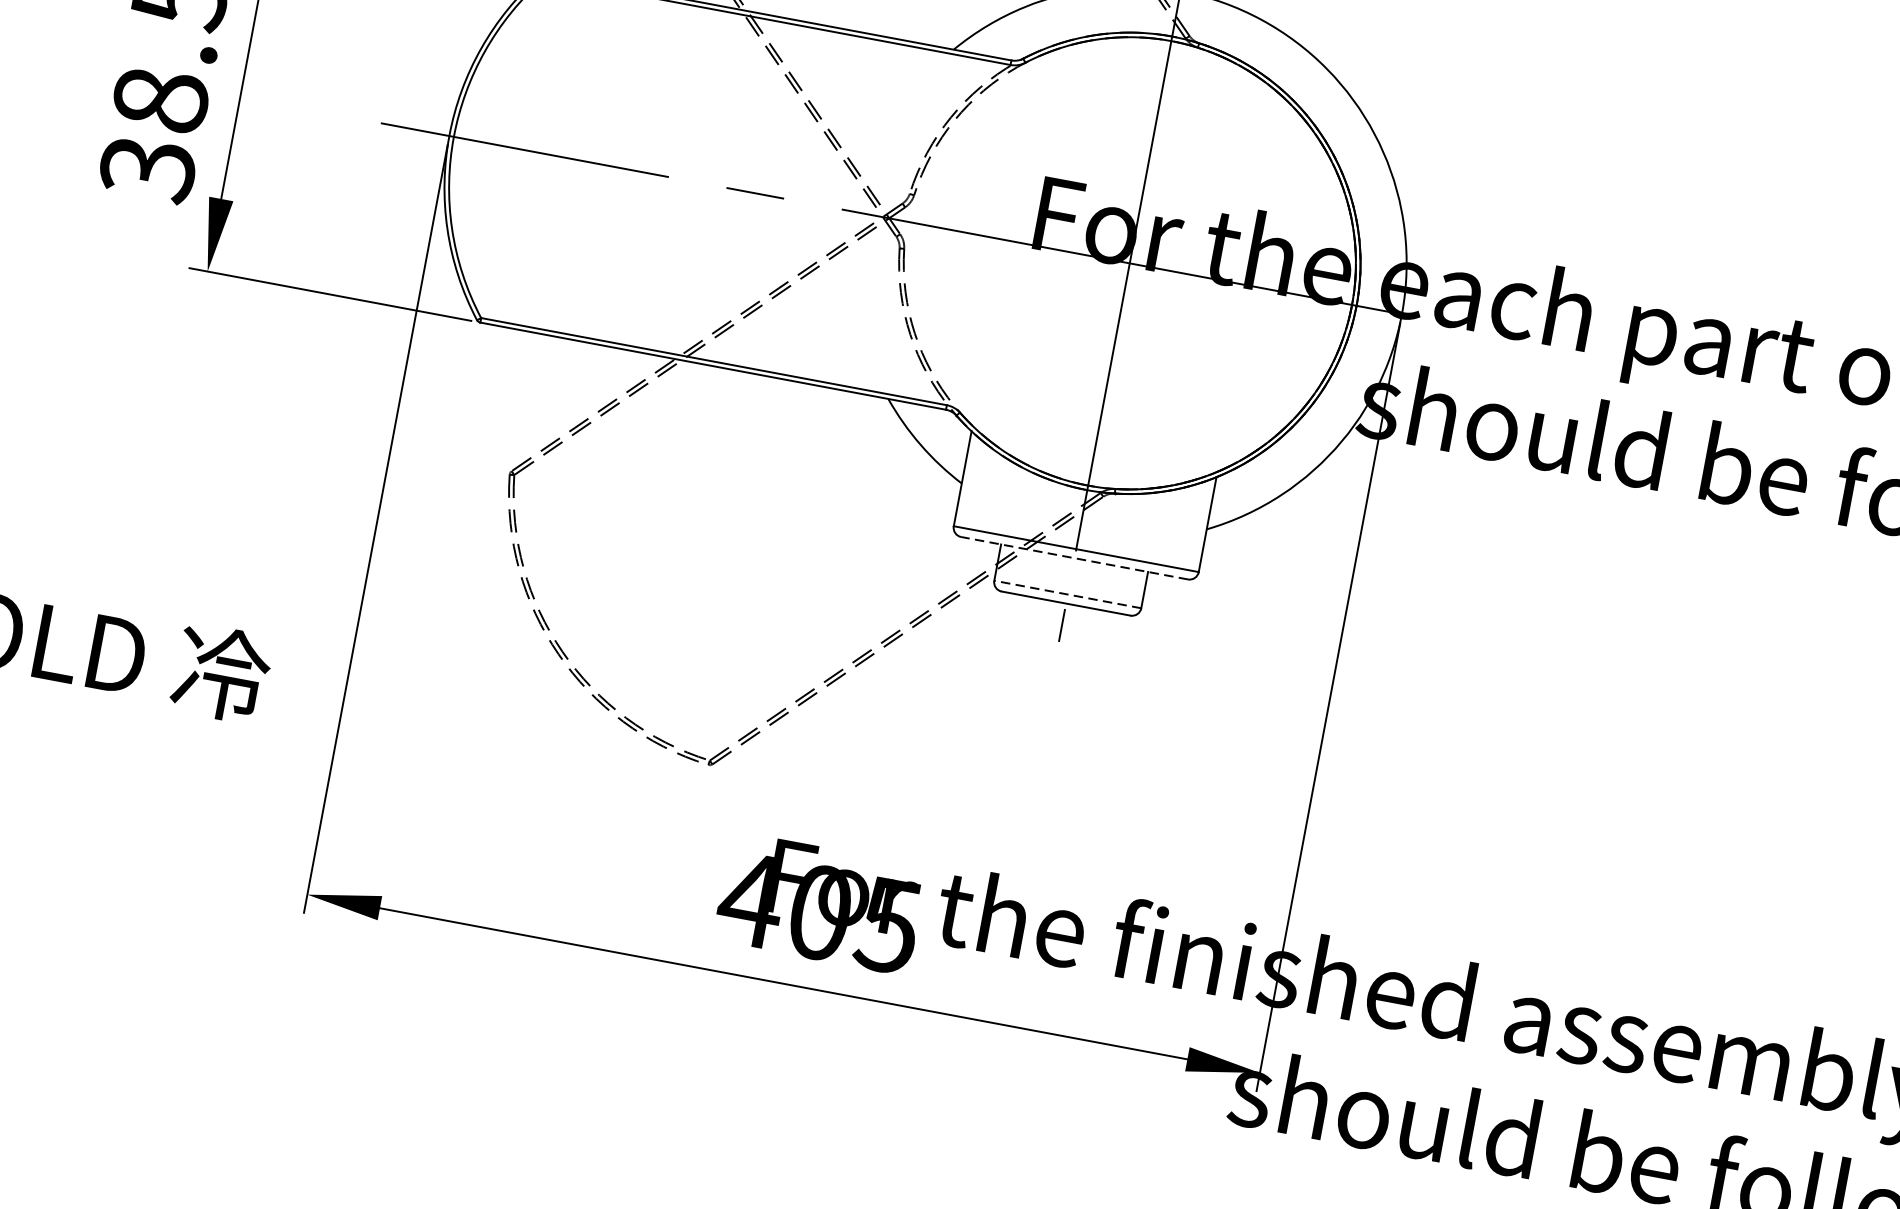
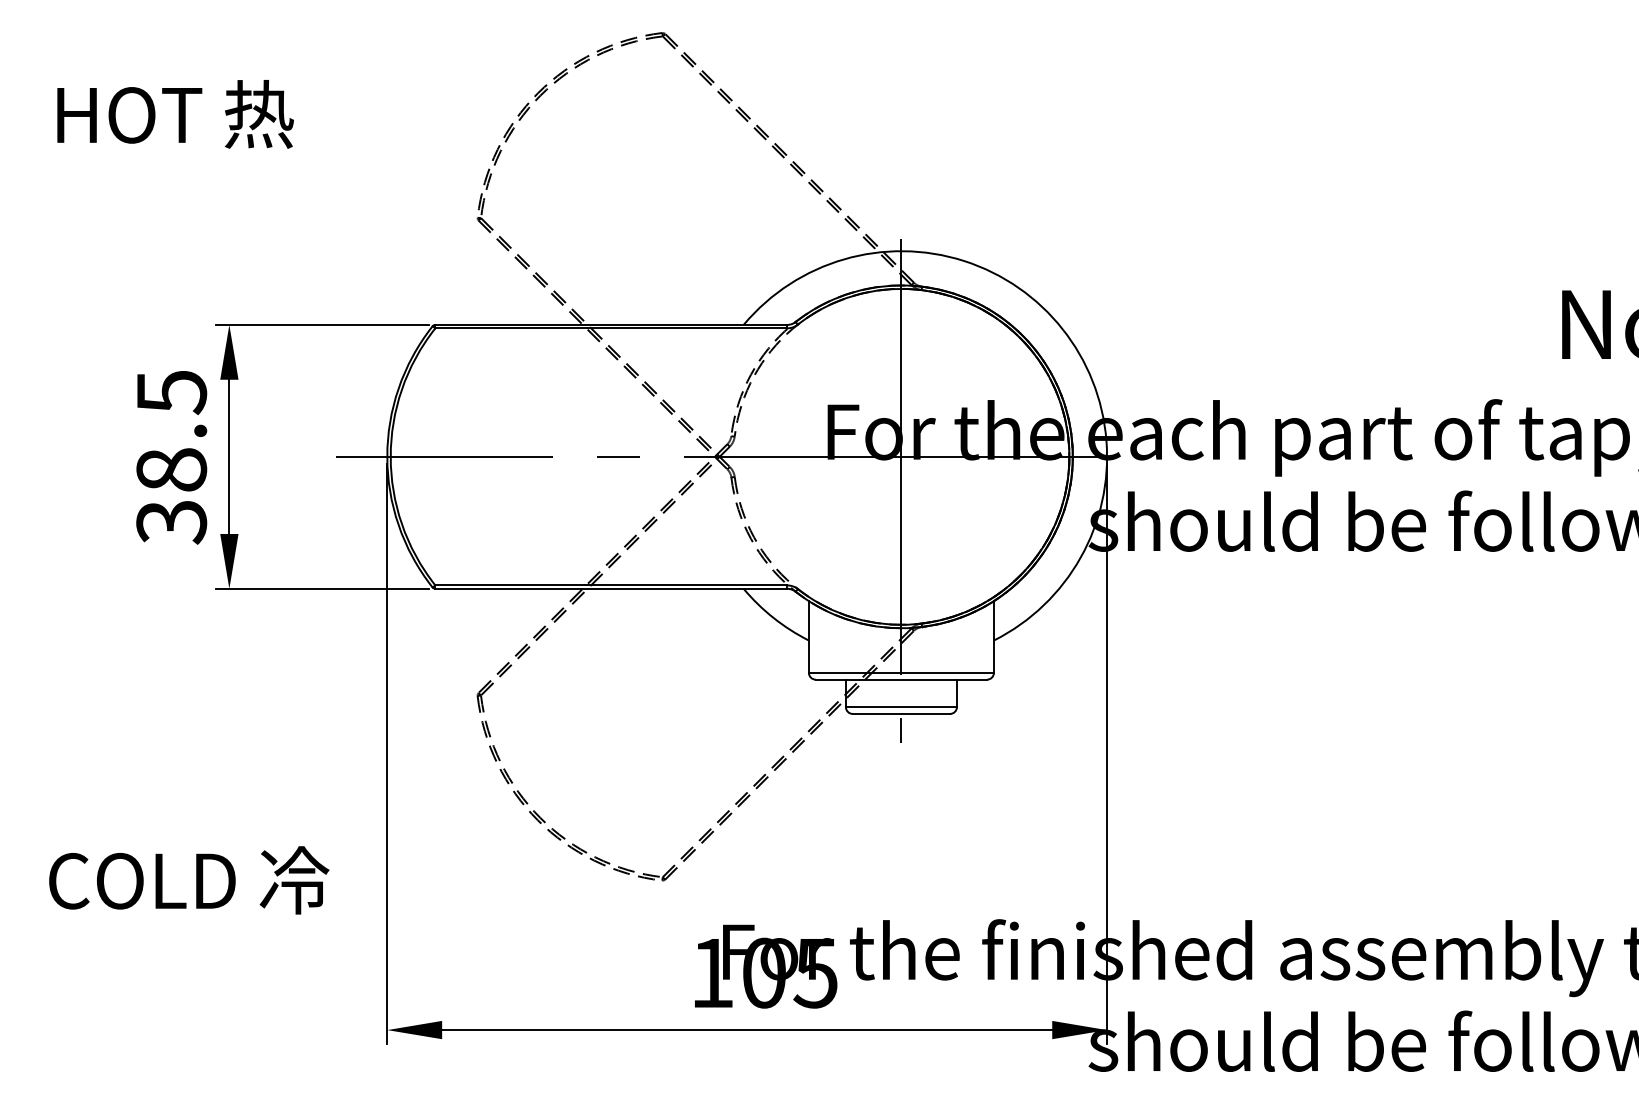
line: (1074, 558) -> (901, 679), dashed -> solid
line: (1067, 595) -> (901, 707), dashed -> solid
text: (750, 900) -> (711, 973), 405 -> 105

